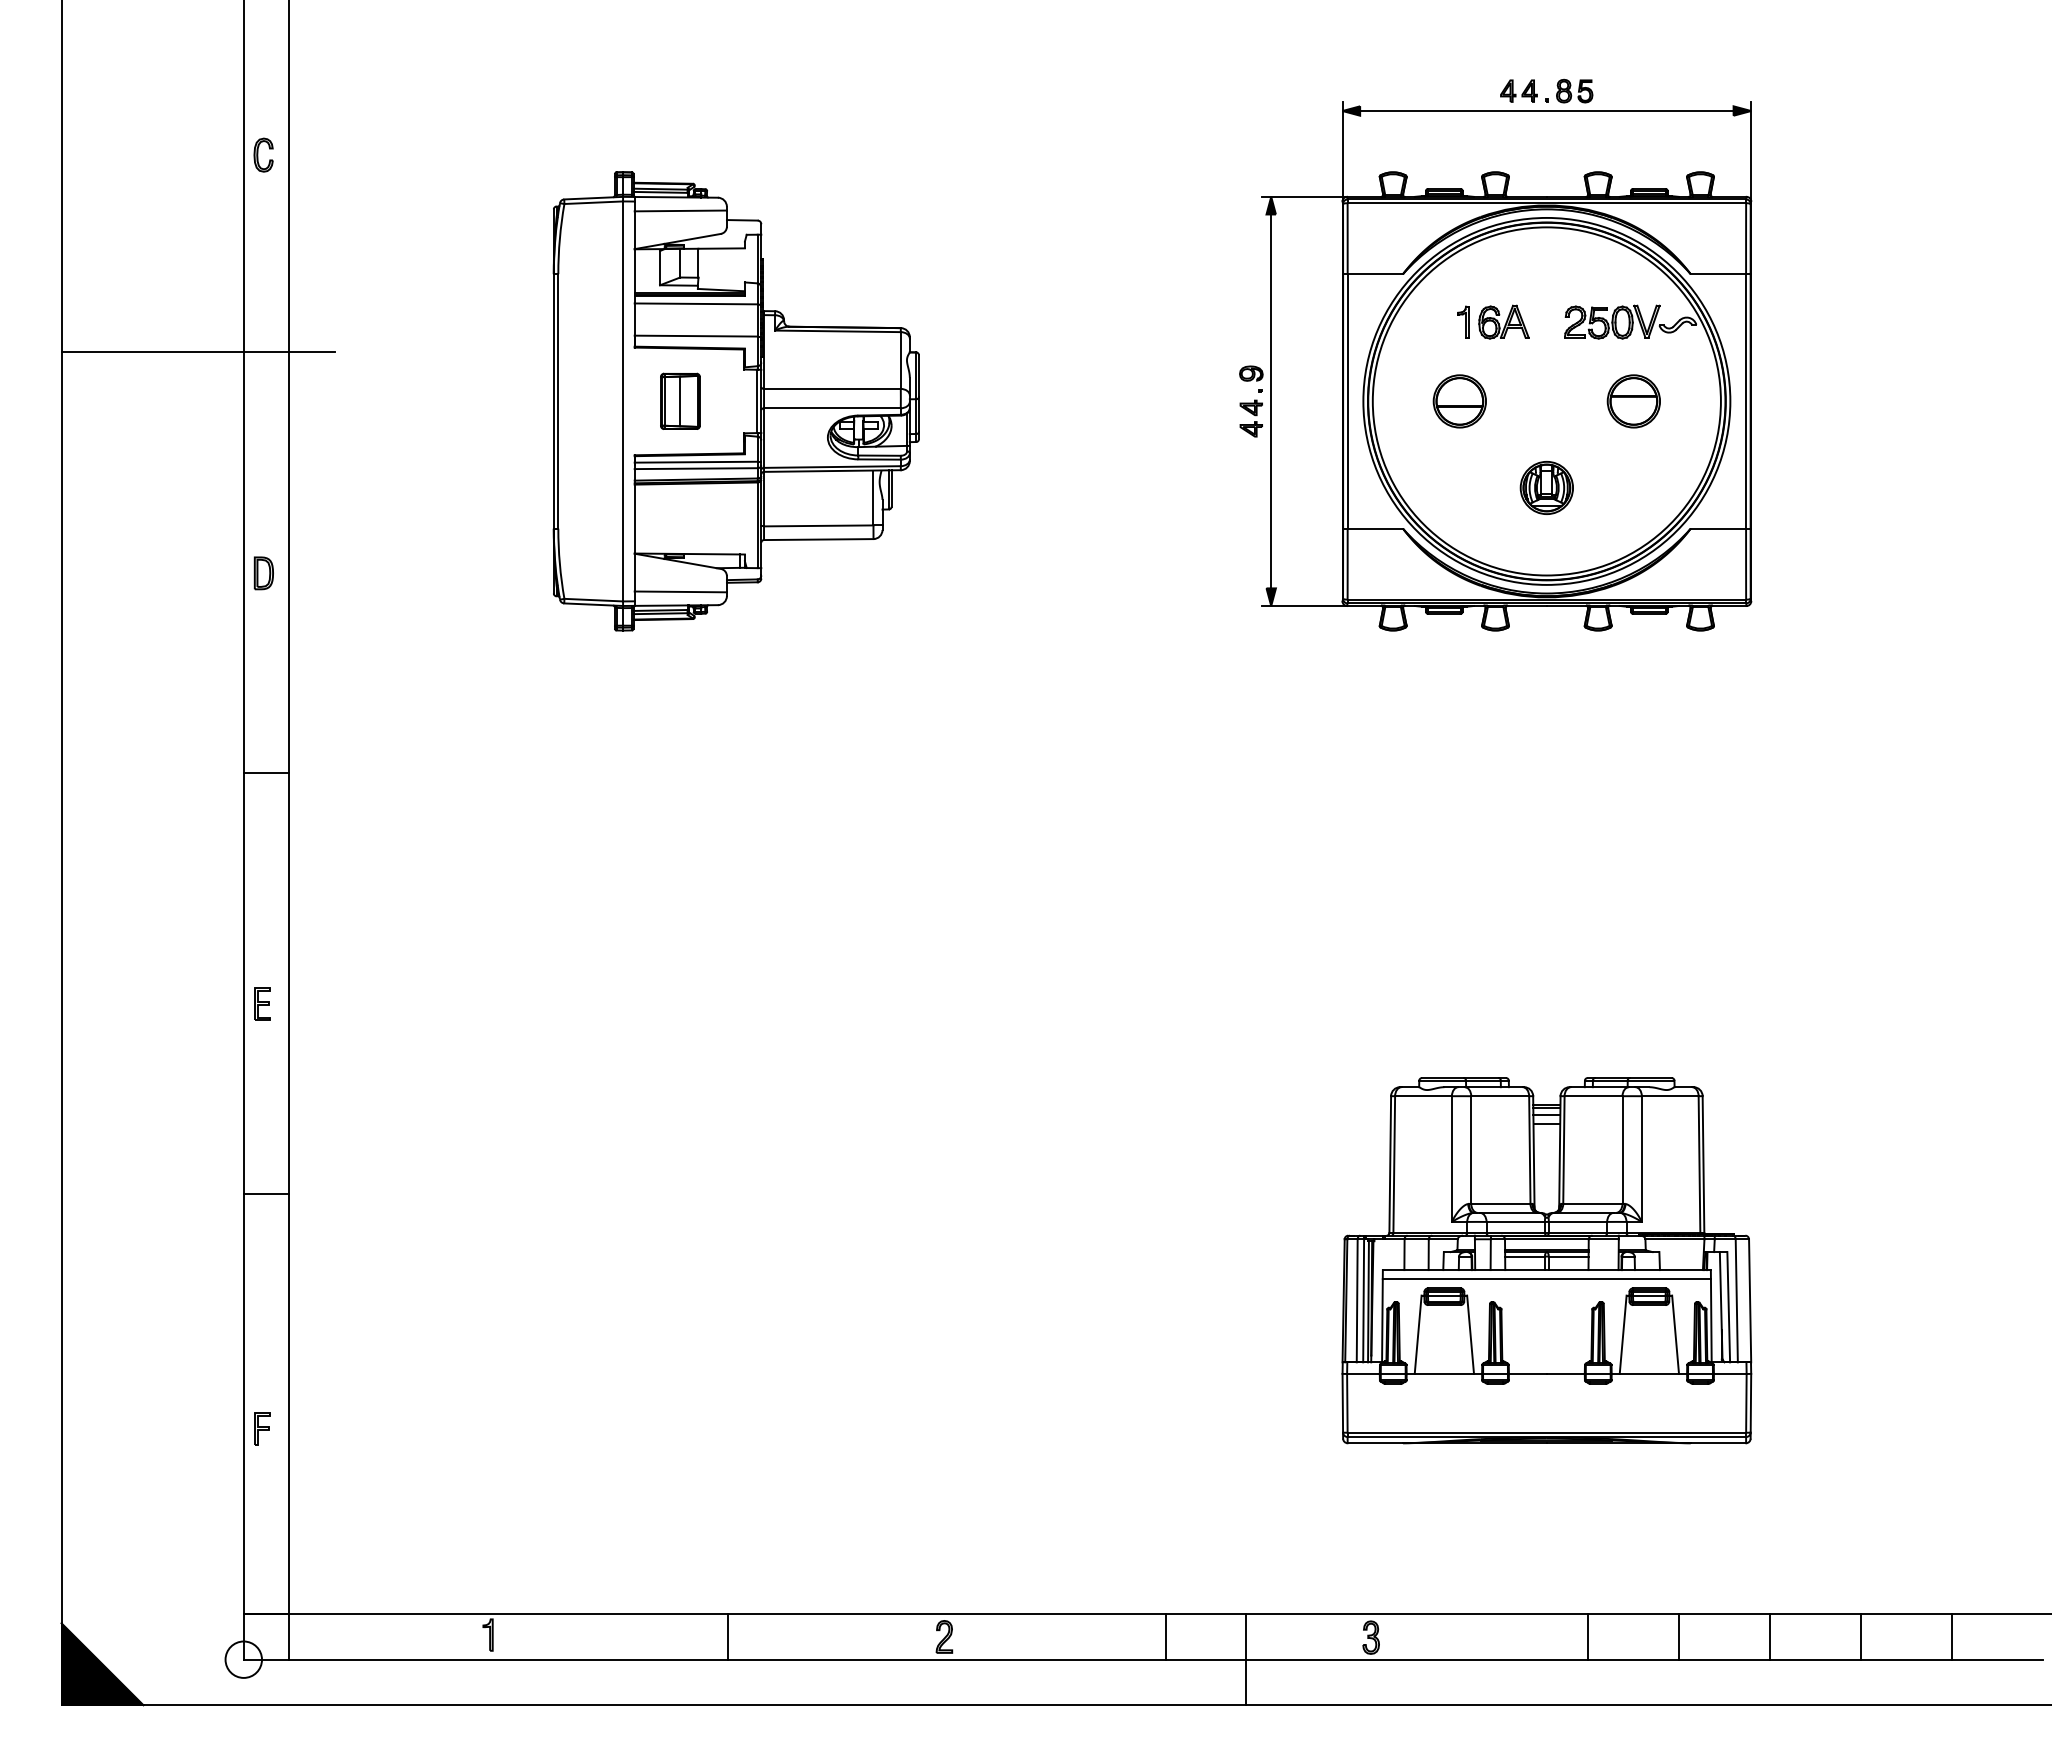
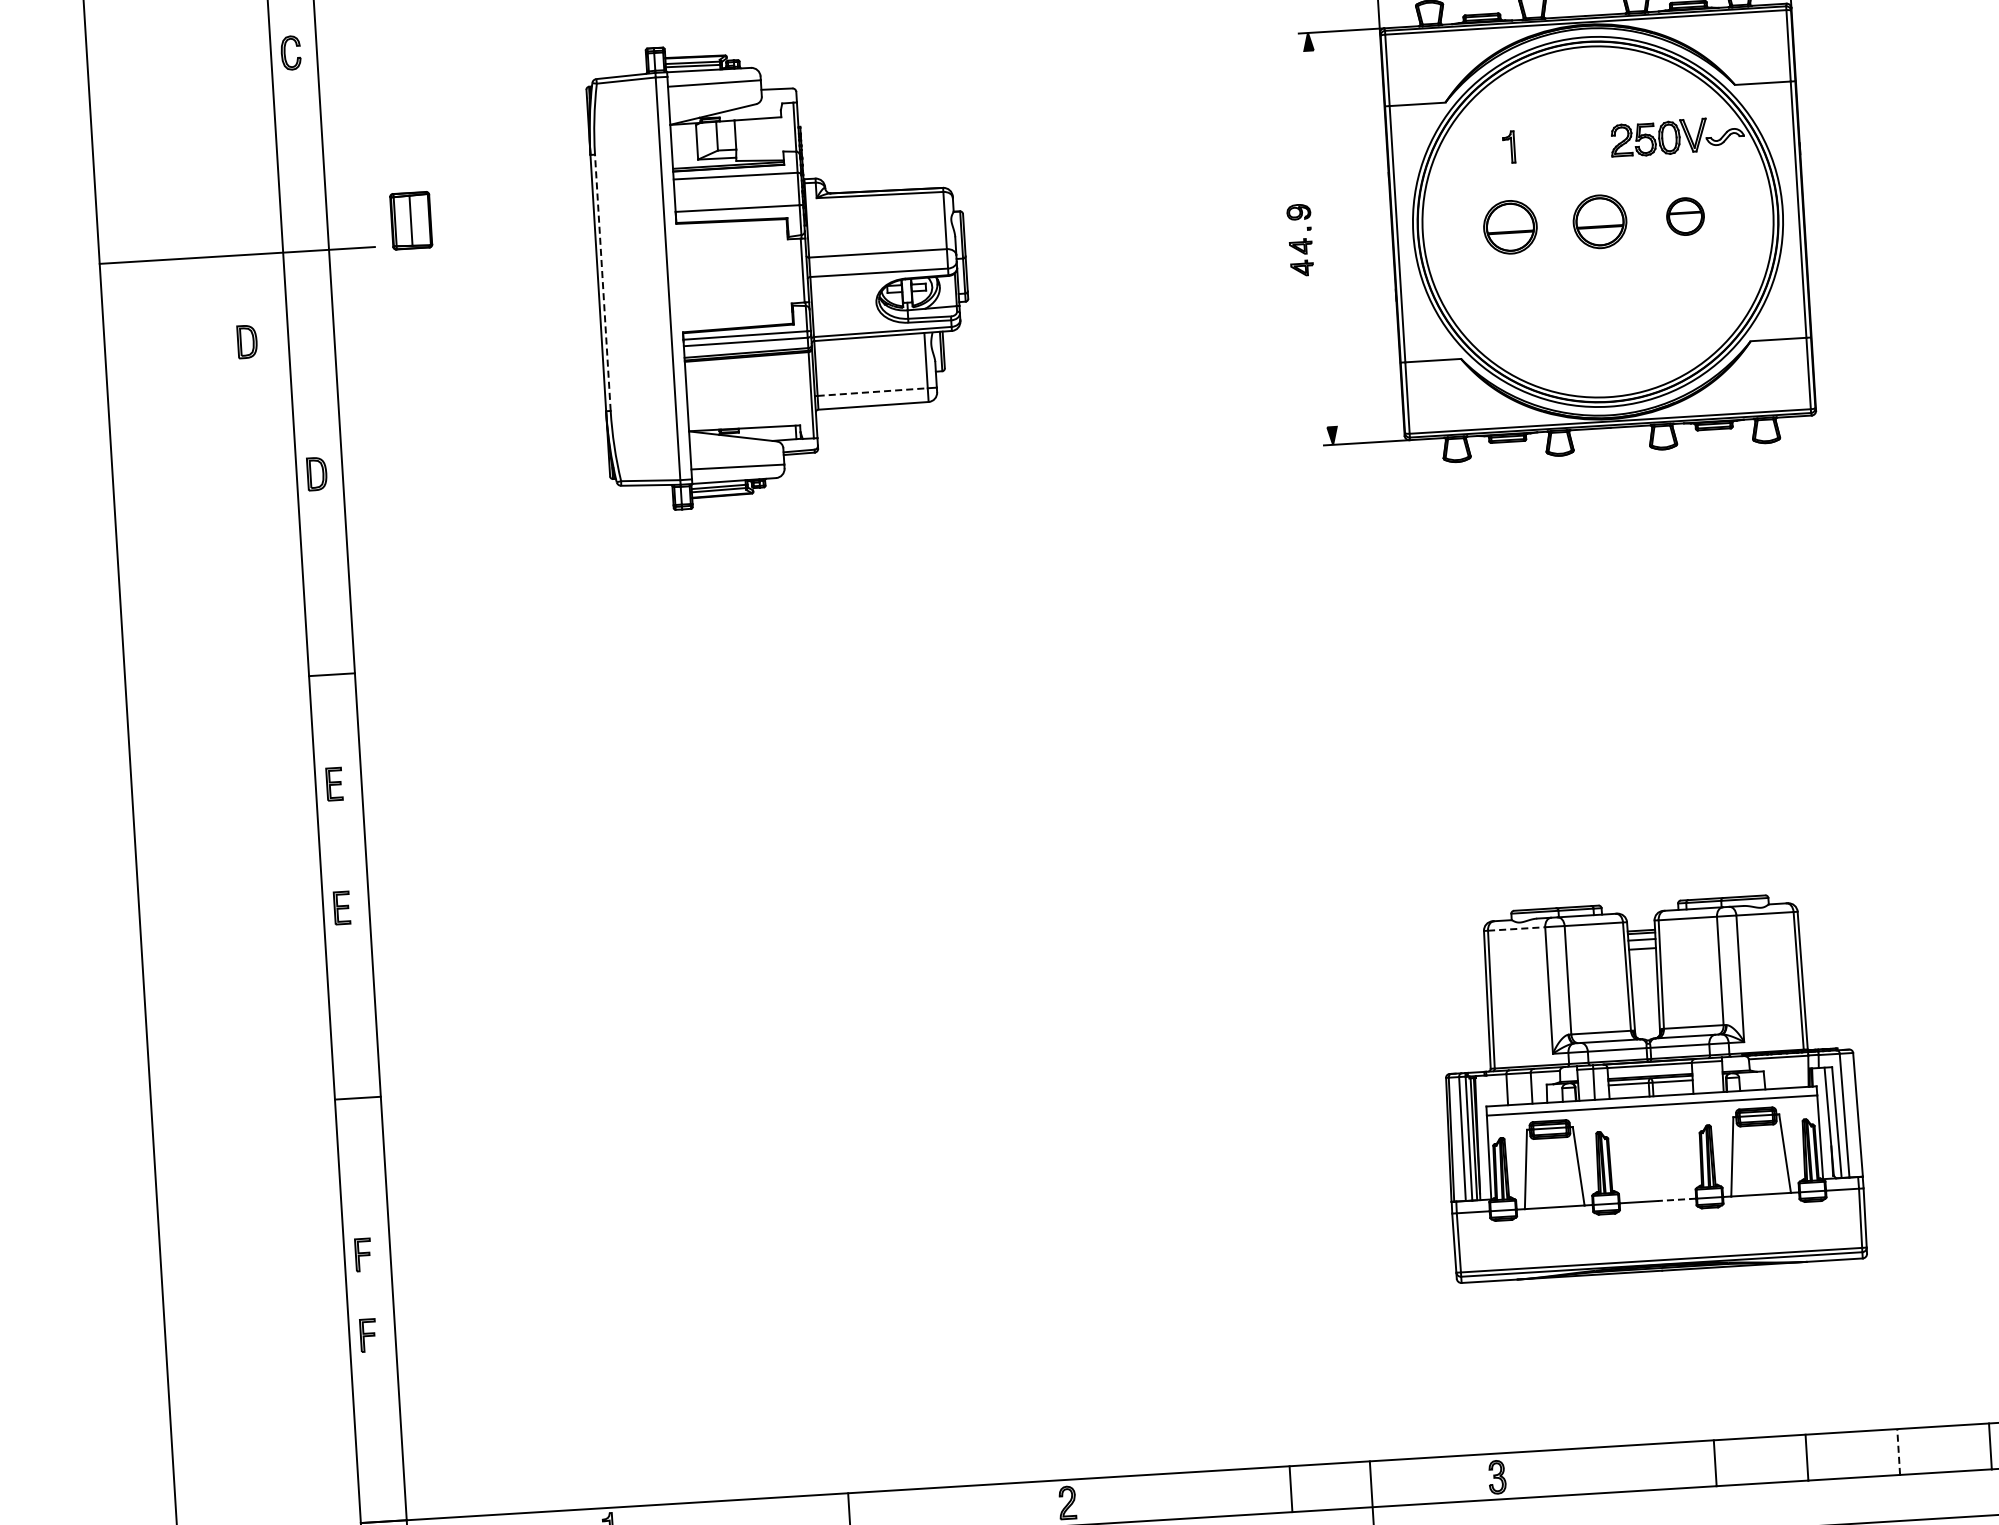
part: (1503, 321) -> (1549, 144), removed
line: (558, 400) -> (602, 281), solid -> dashed
part: (680, 400) -> (411, 219), moved
line: (1271, 401) -> (1320, 238), removed
part: (1548, 401) -> (1599, 221), added
part: (1633, 401) -> (1685, 216), size x0.7
part: (202, 438) -> (246, 342), added
part: (1546, 487) -> (1602, 308), removed
line: (818, 525) -> (872, 391), solid -> dashed
part: (262, 880) -> (334, 783), added
line: (1424, 1096) -> (1517, 929), solid -> dashed
part: (262, 1348) -> (363, 1254), added
line: (1565, 1373) -> (1676, 1199), solid -> dashed
line: (1769, 1636) -> (1898, 1451), solid -> dashed

